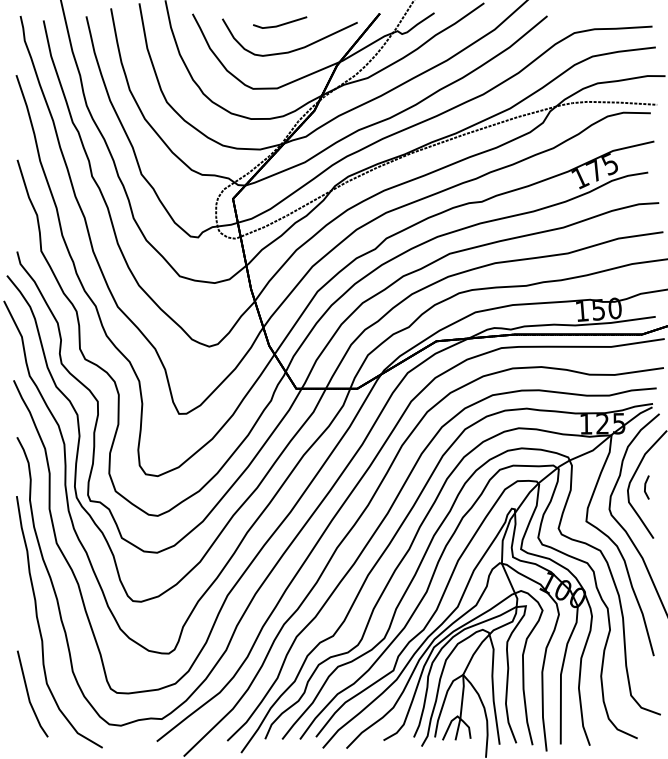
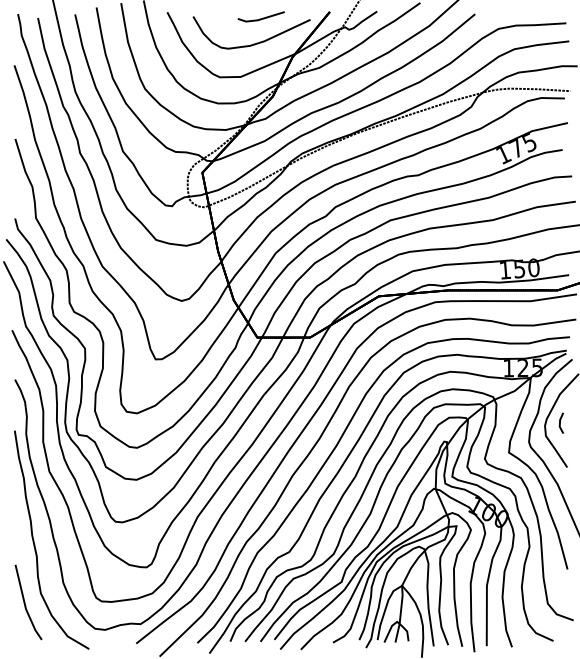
part: (279, 22) -> (260, 16), moved

